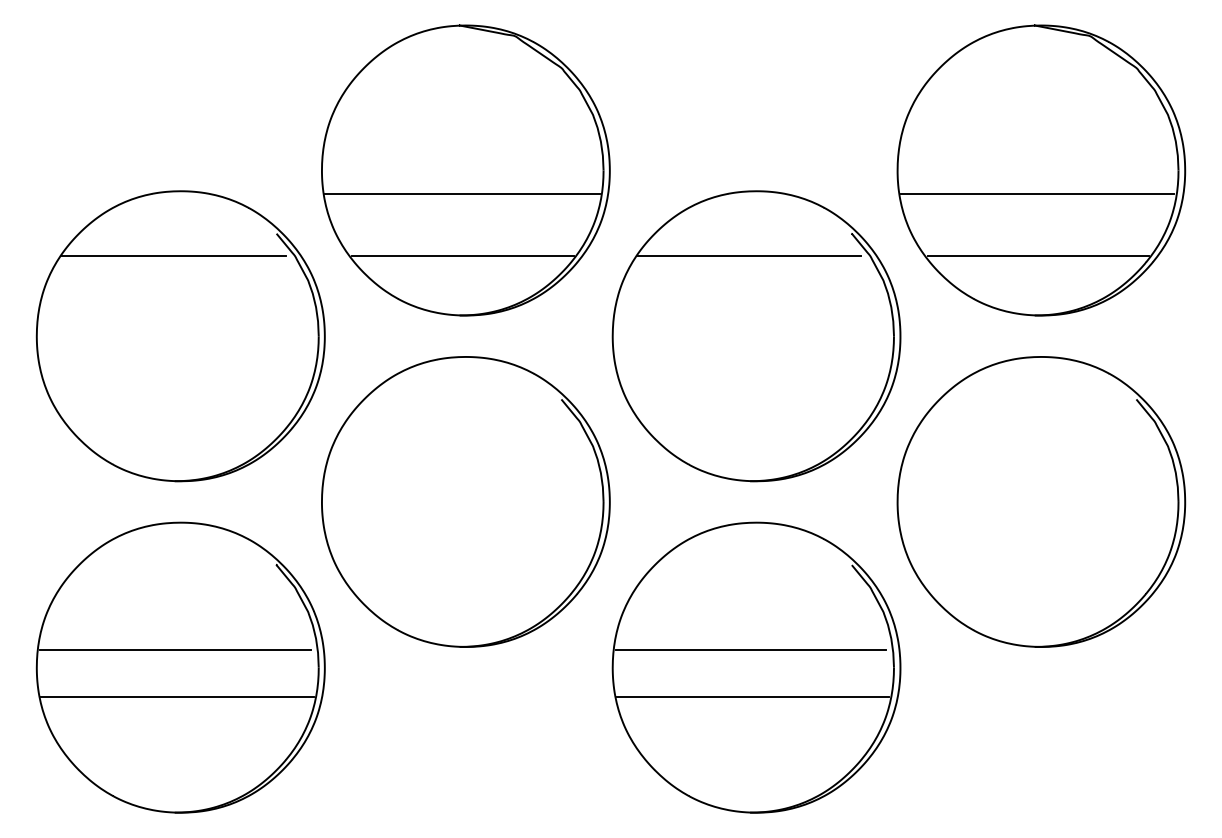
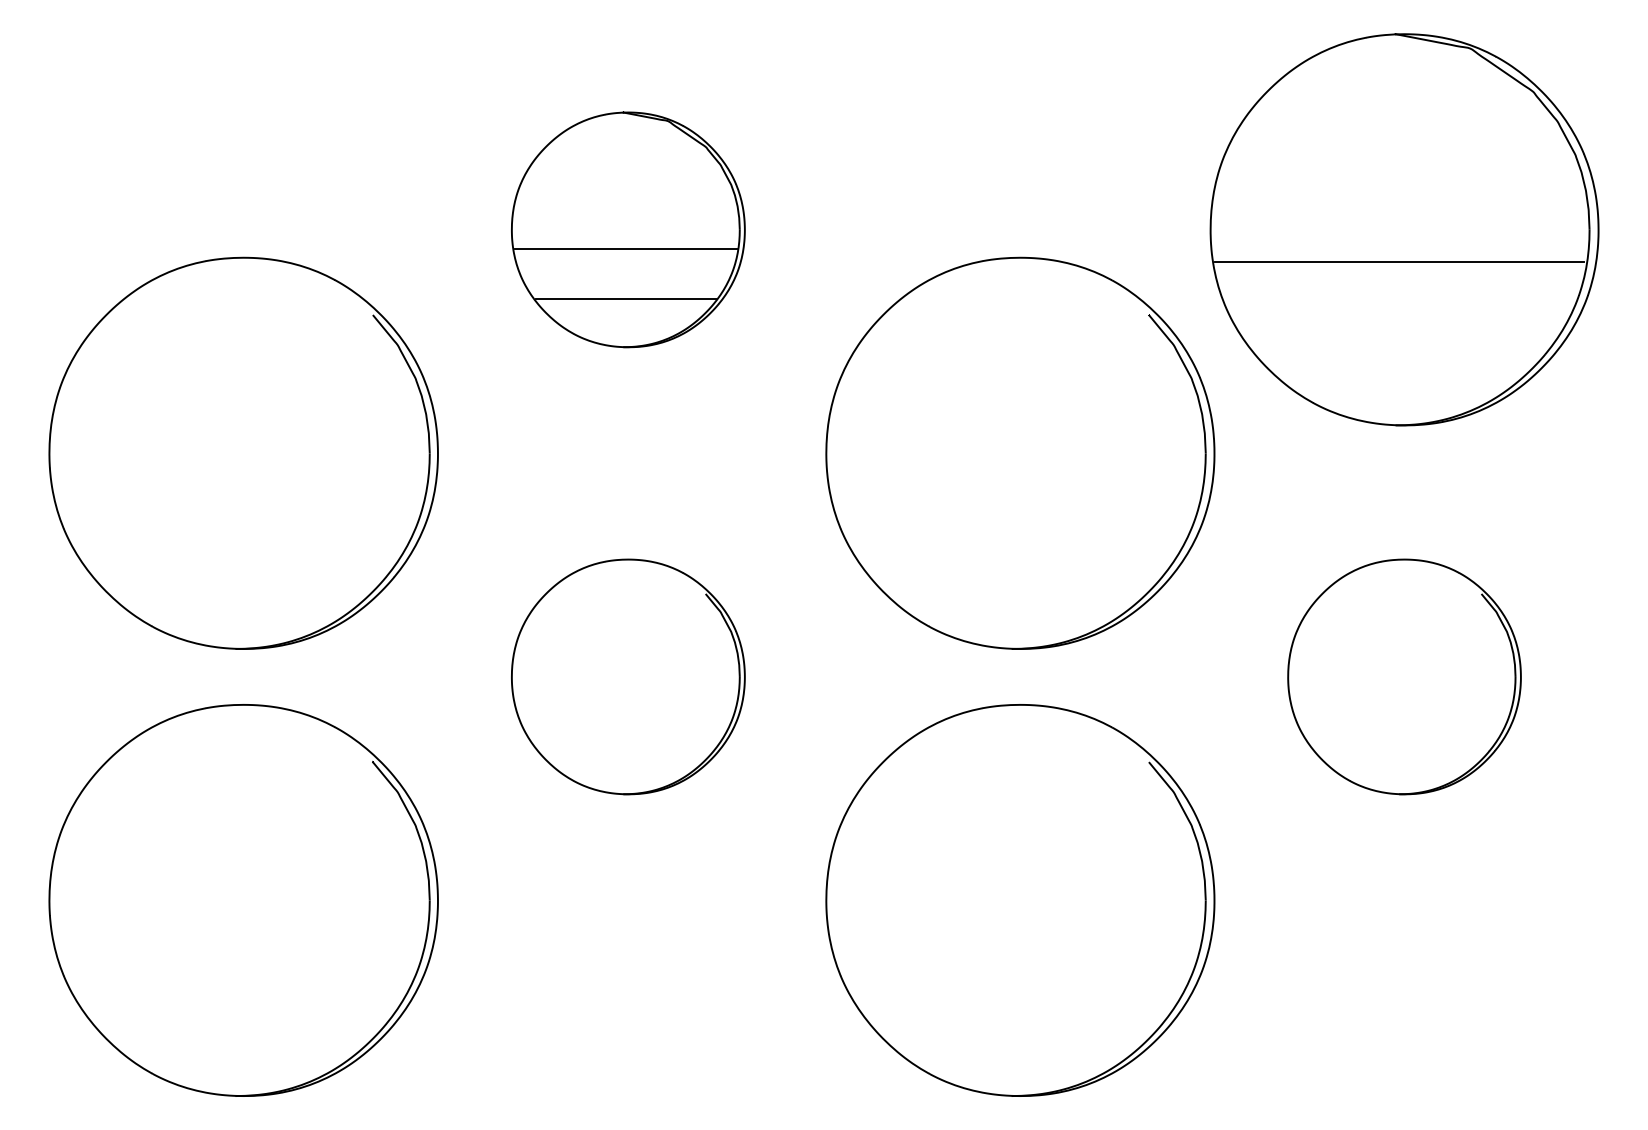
part: (466, 170) -> (628, 229), size x0.6
line: (174, 256) -> (234, 345), removed
line: (749, 256) -> (1010, 345), removed
line: (1038, 256) -> (1400, 345), removed
part: (466, 501) -> (628, 676), size x0.6
part: (1041, 501) -> (1404, 676), size x0.6
line: (175, 649) -> (236, 876), removed
line: (750, 649) -> (1012, 876), removed
line: (176, 696) -> (238, 939), removed
line: (752, 696) -> (1015, 939), removed

